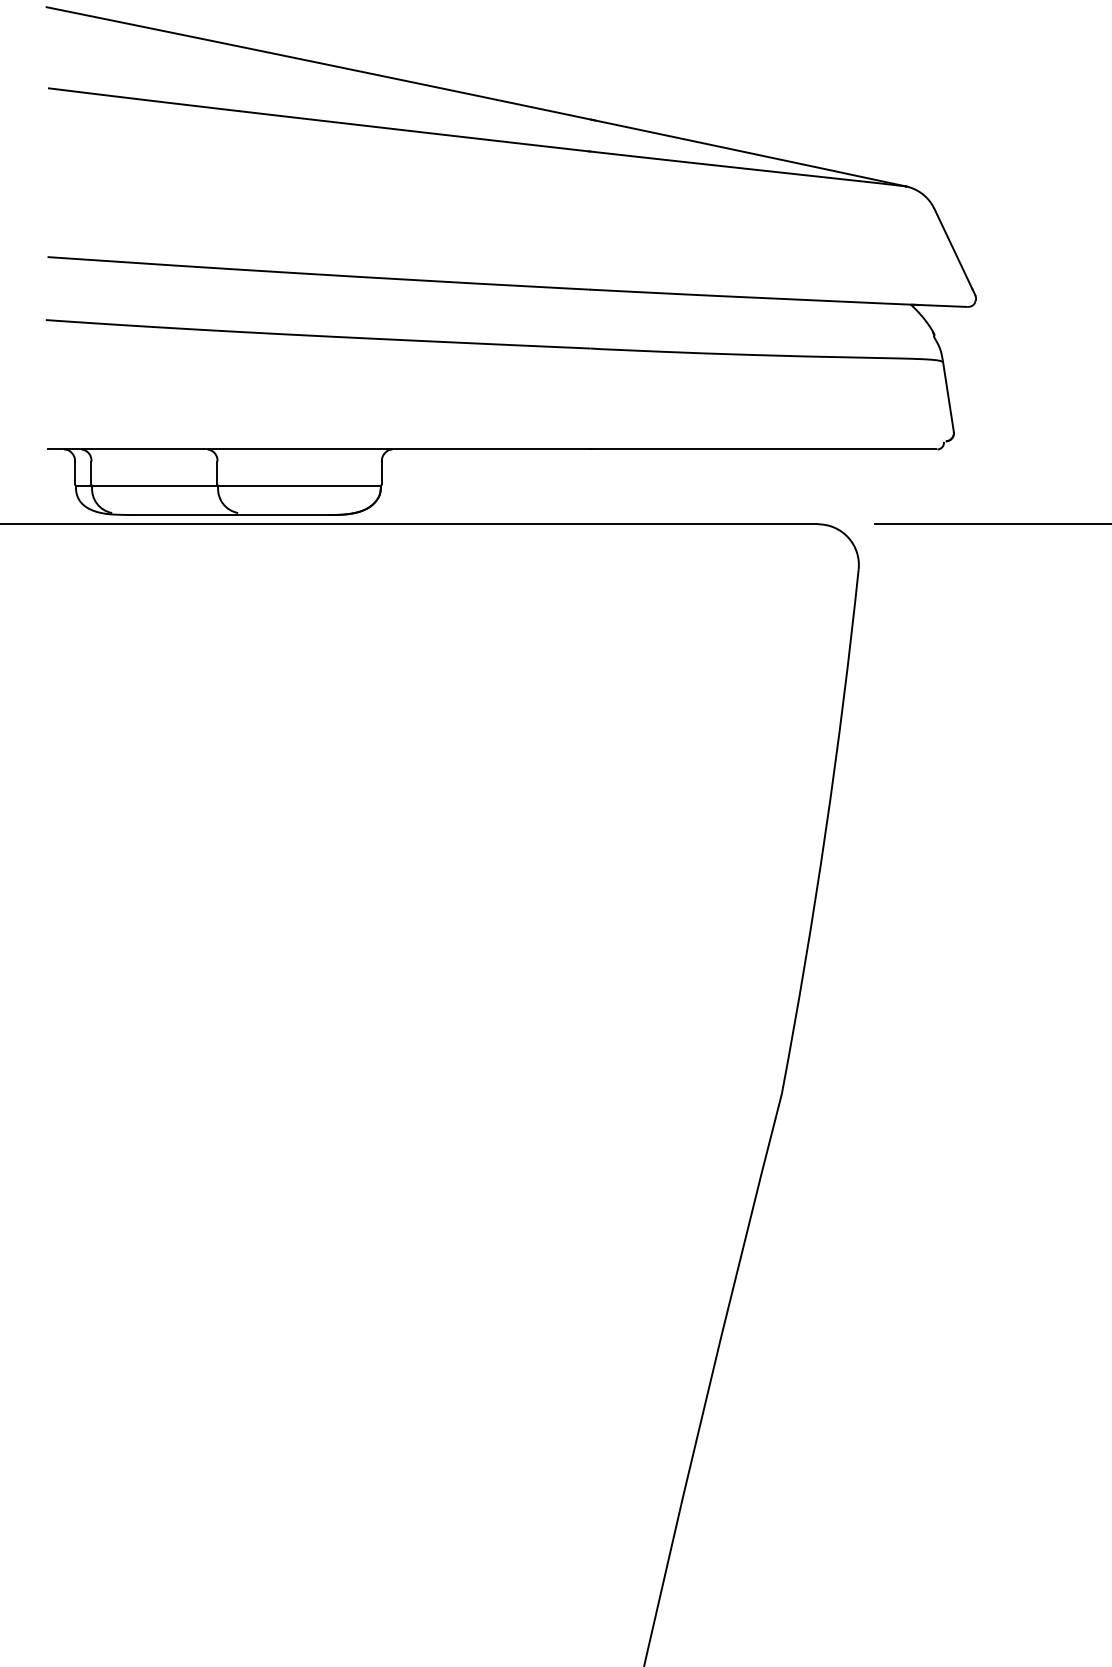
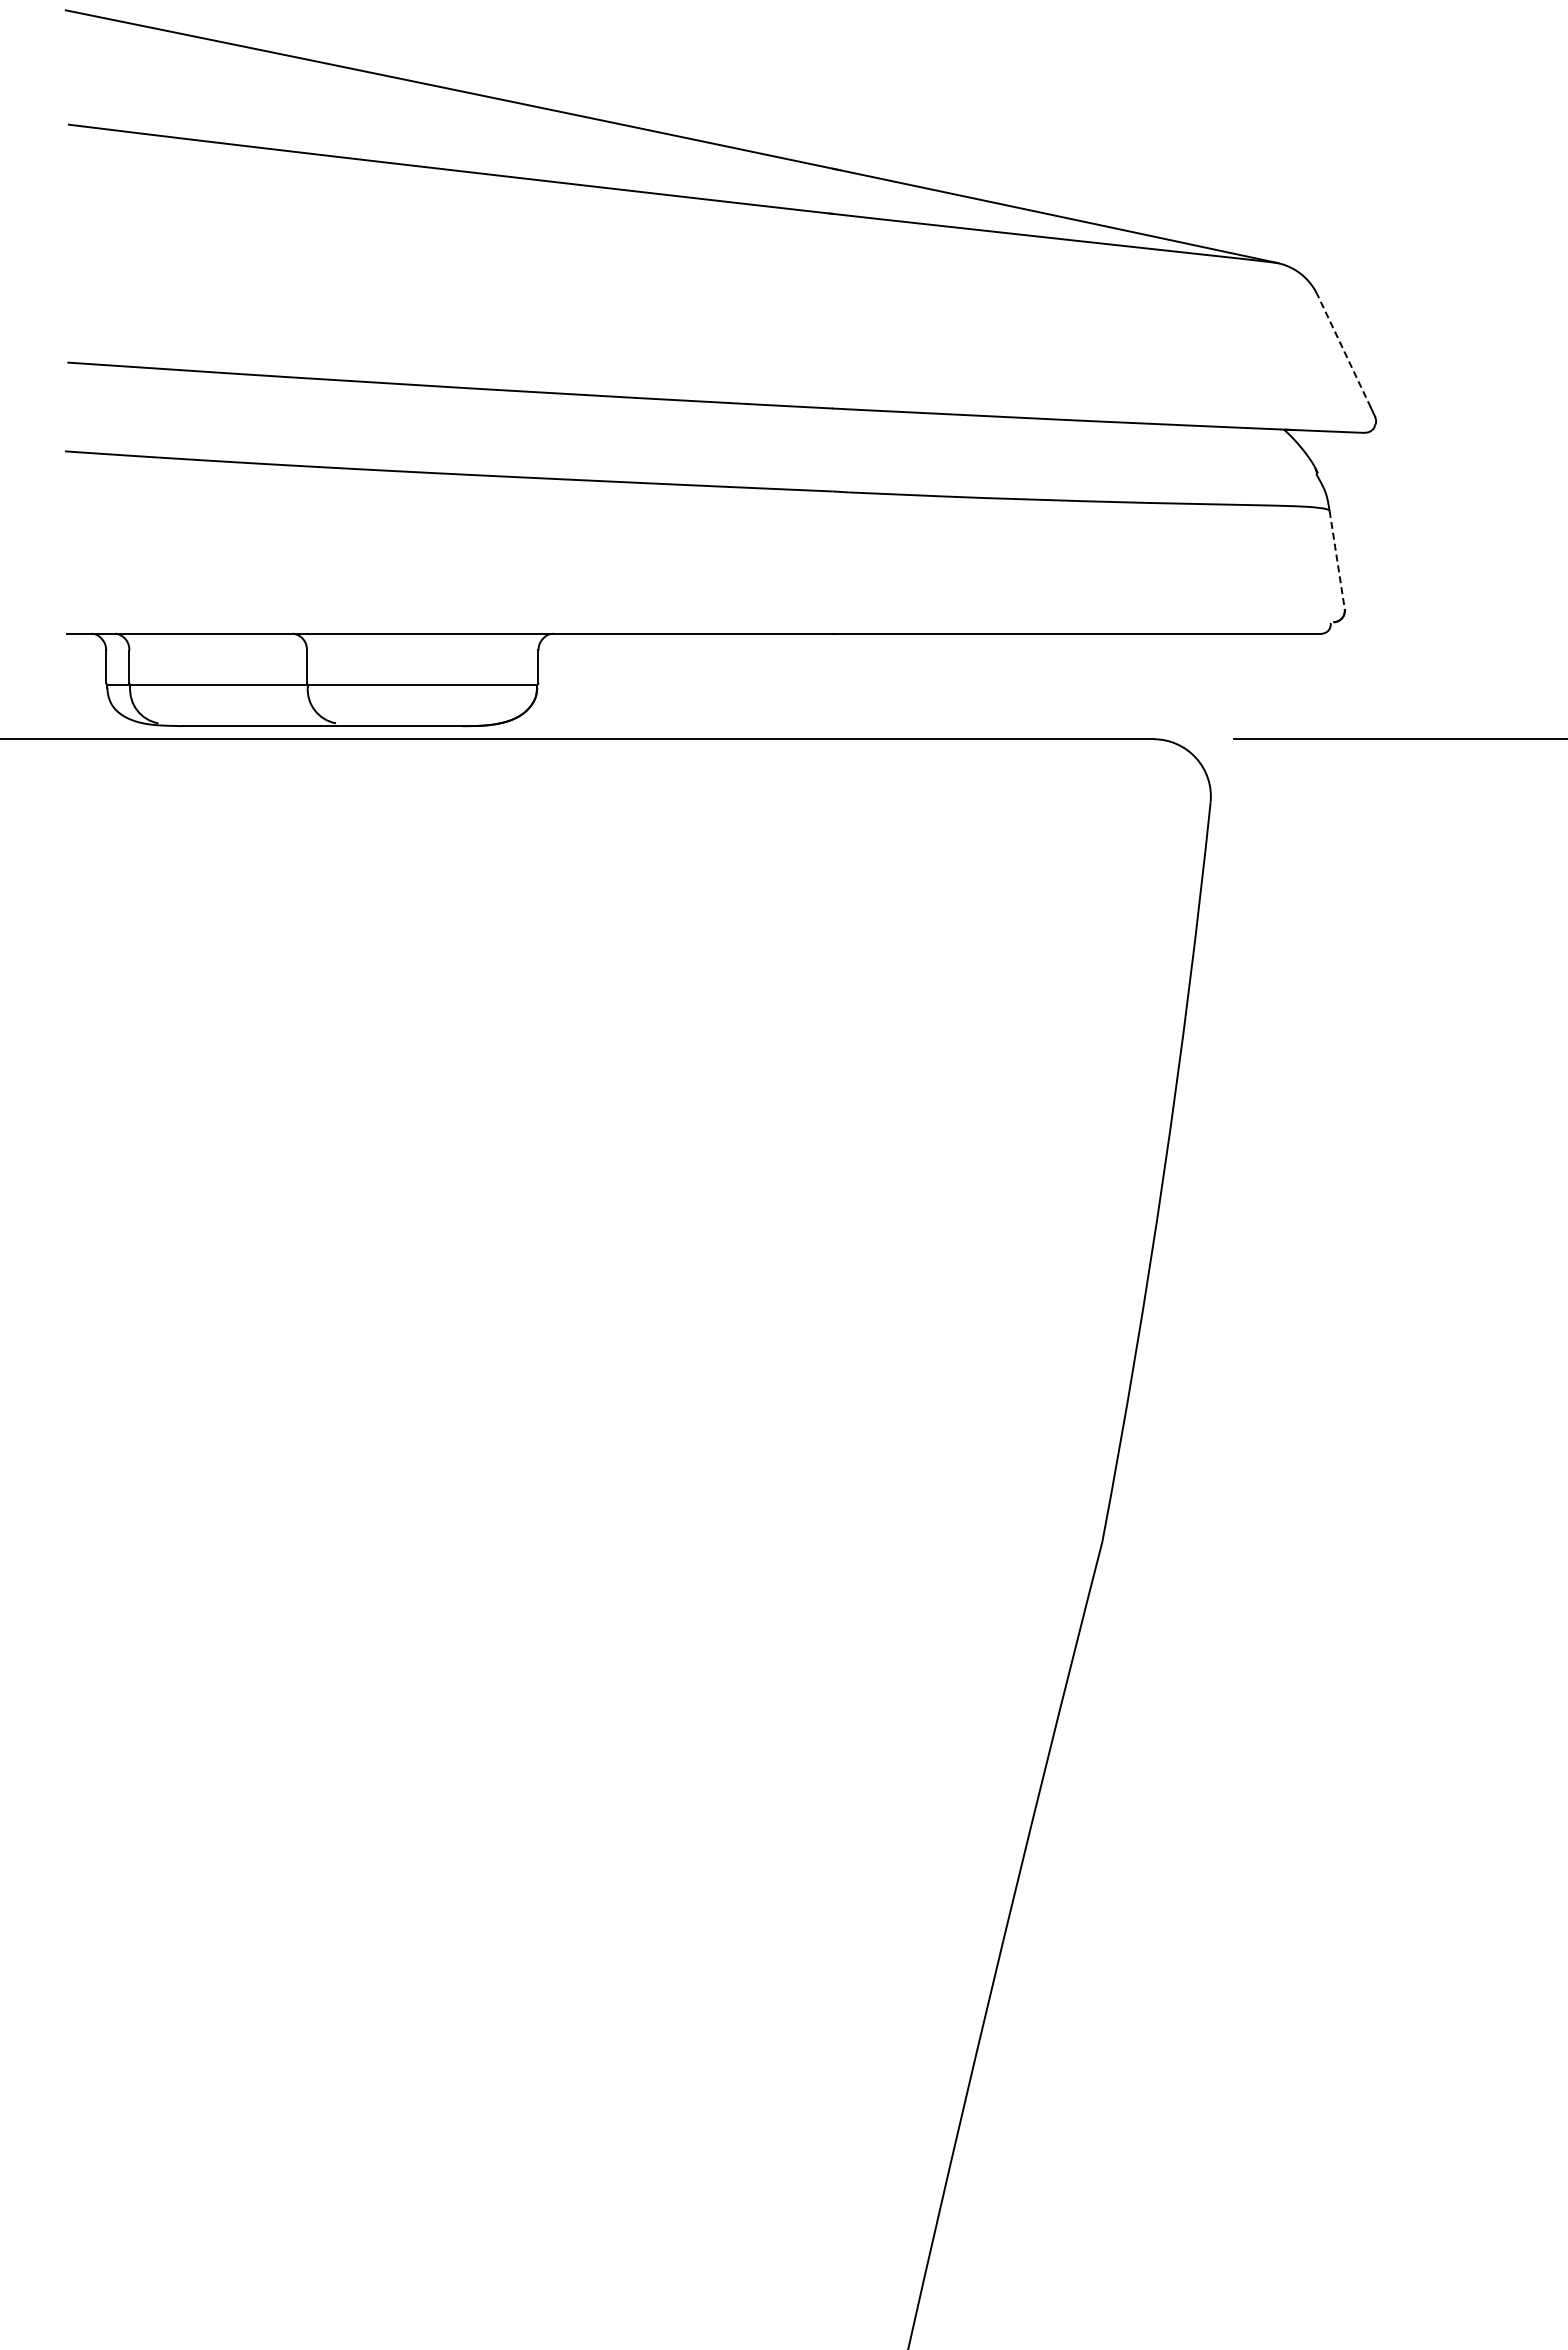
line: (953, 249) -> (1344, 351), solid -> dashed
line: (948, 397) -> (1337, 560), solid -> dashed

